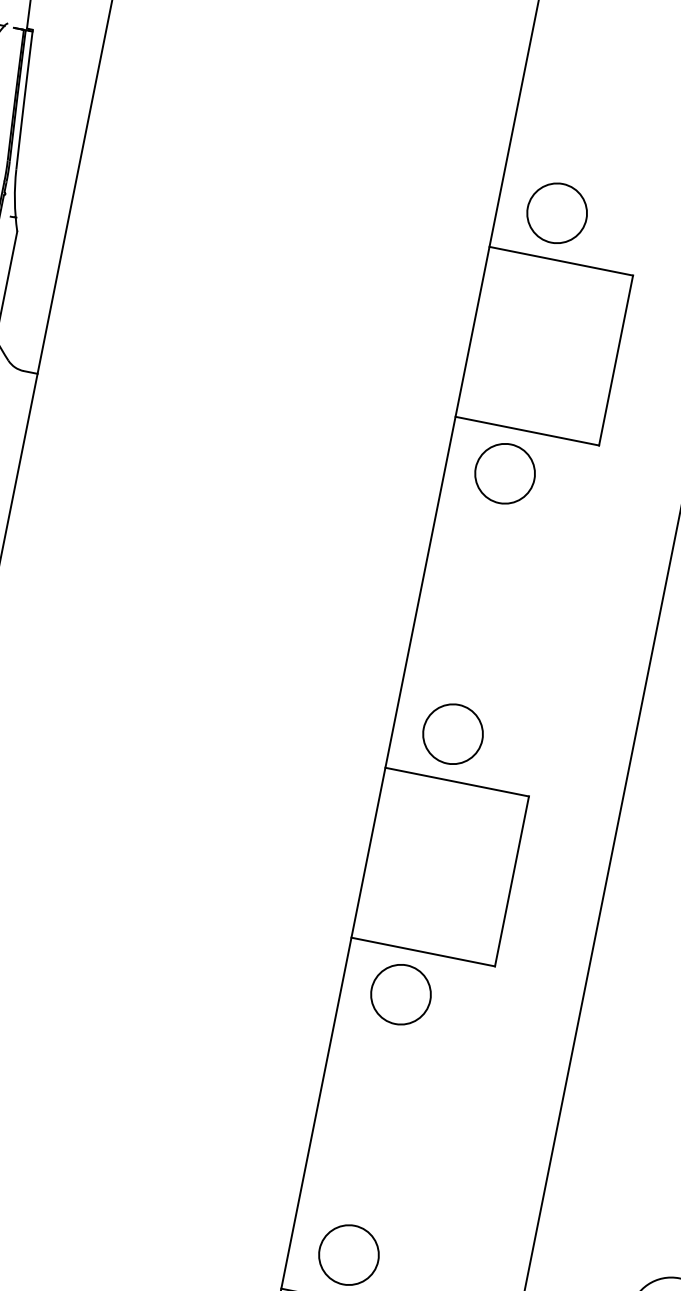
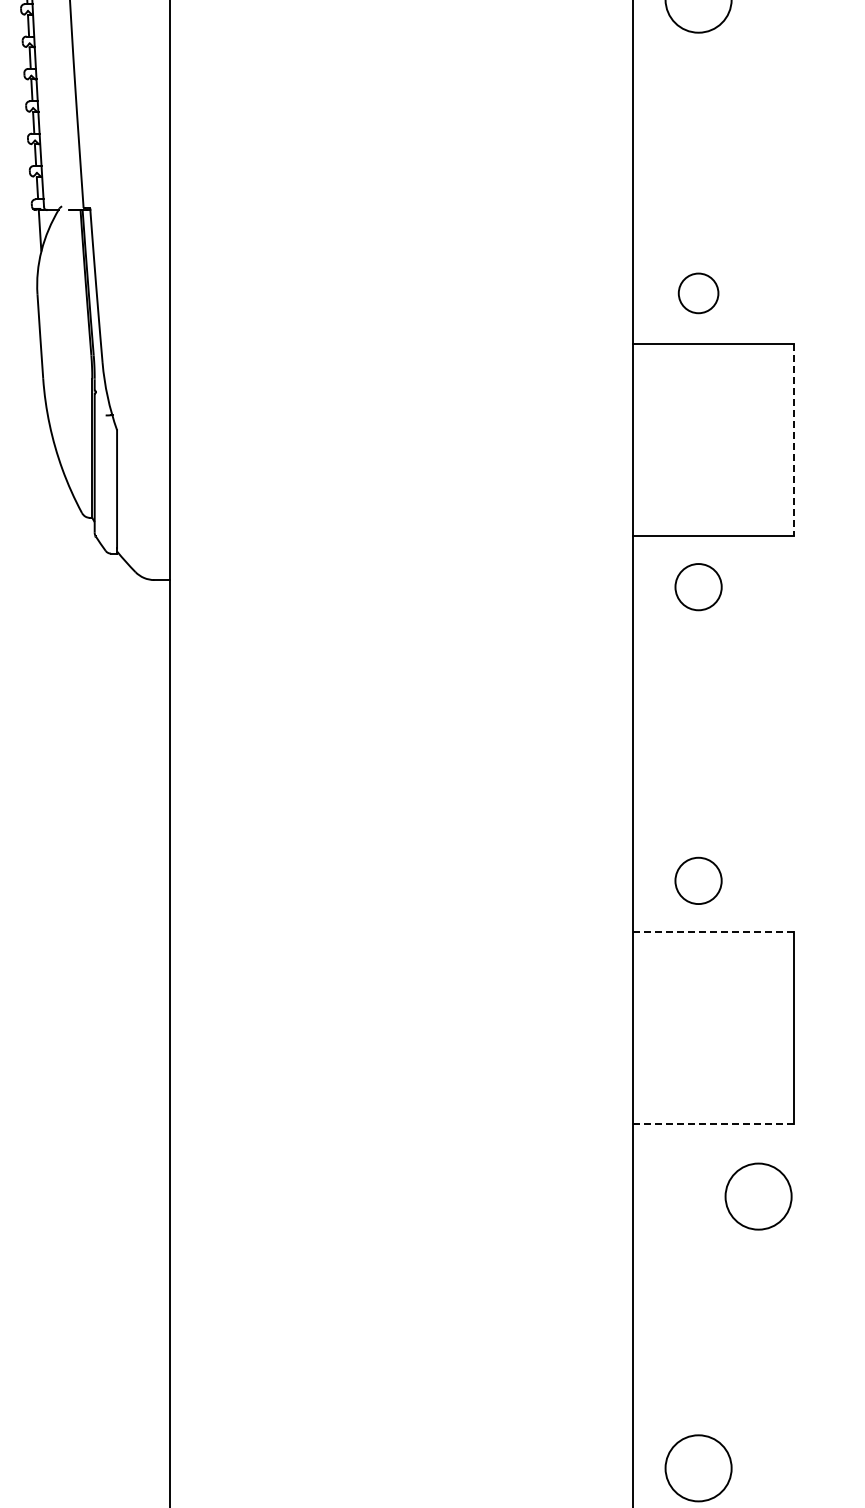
circle: (557, 213) -> (698, 293), size x0.6
line: (616, 360) -> (794, 440), solid -> dashed
circle: (504, 474) -> (698, 587), size x0.7
circle: (453, 733) -> (698, 880), size x0.7
line: (457, 781) -> (713, 931), solid -> dashed
line: (423, 951) -> (713, 1123), solid -> dashed
circle: (400, 994) -> (758, 1196), moved

